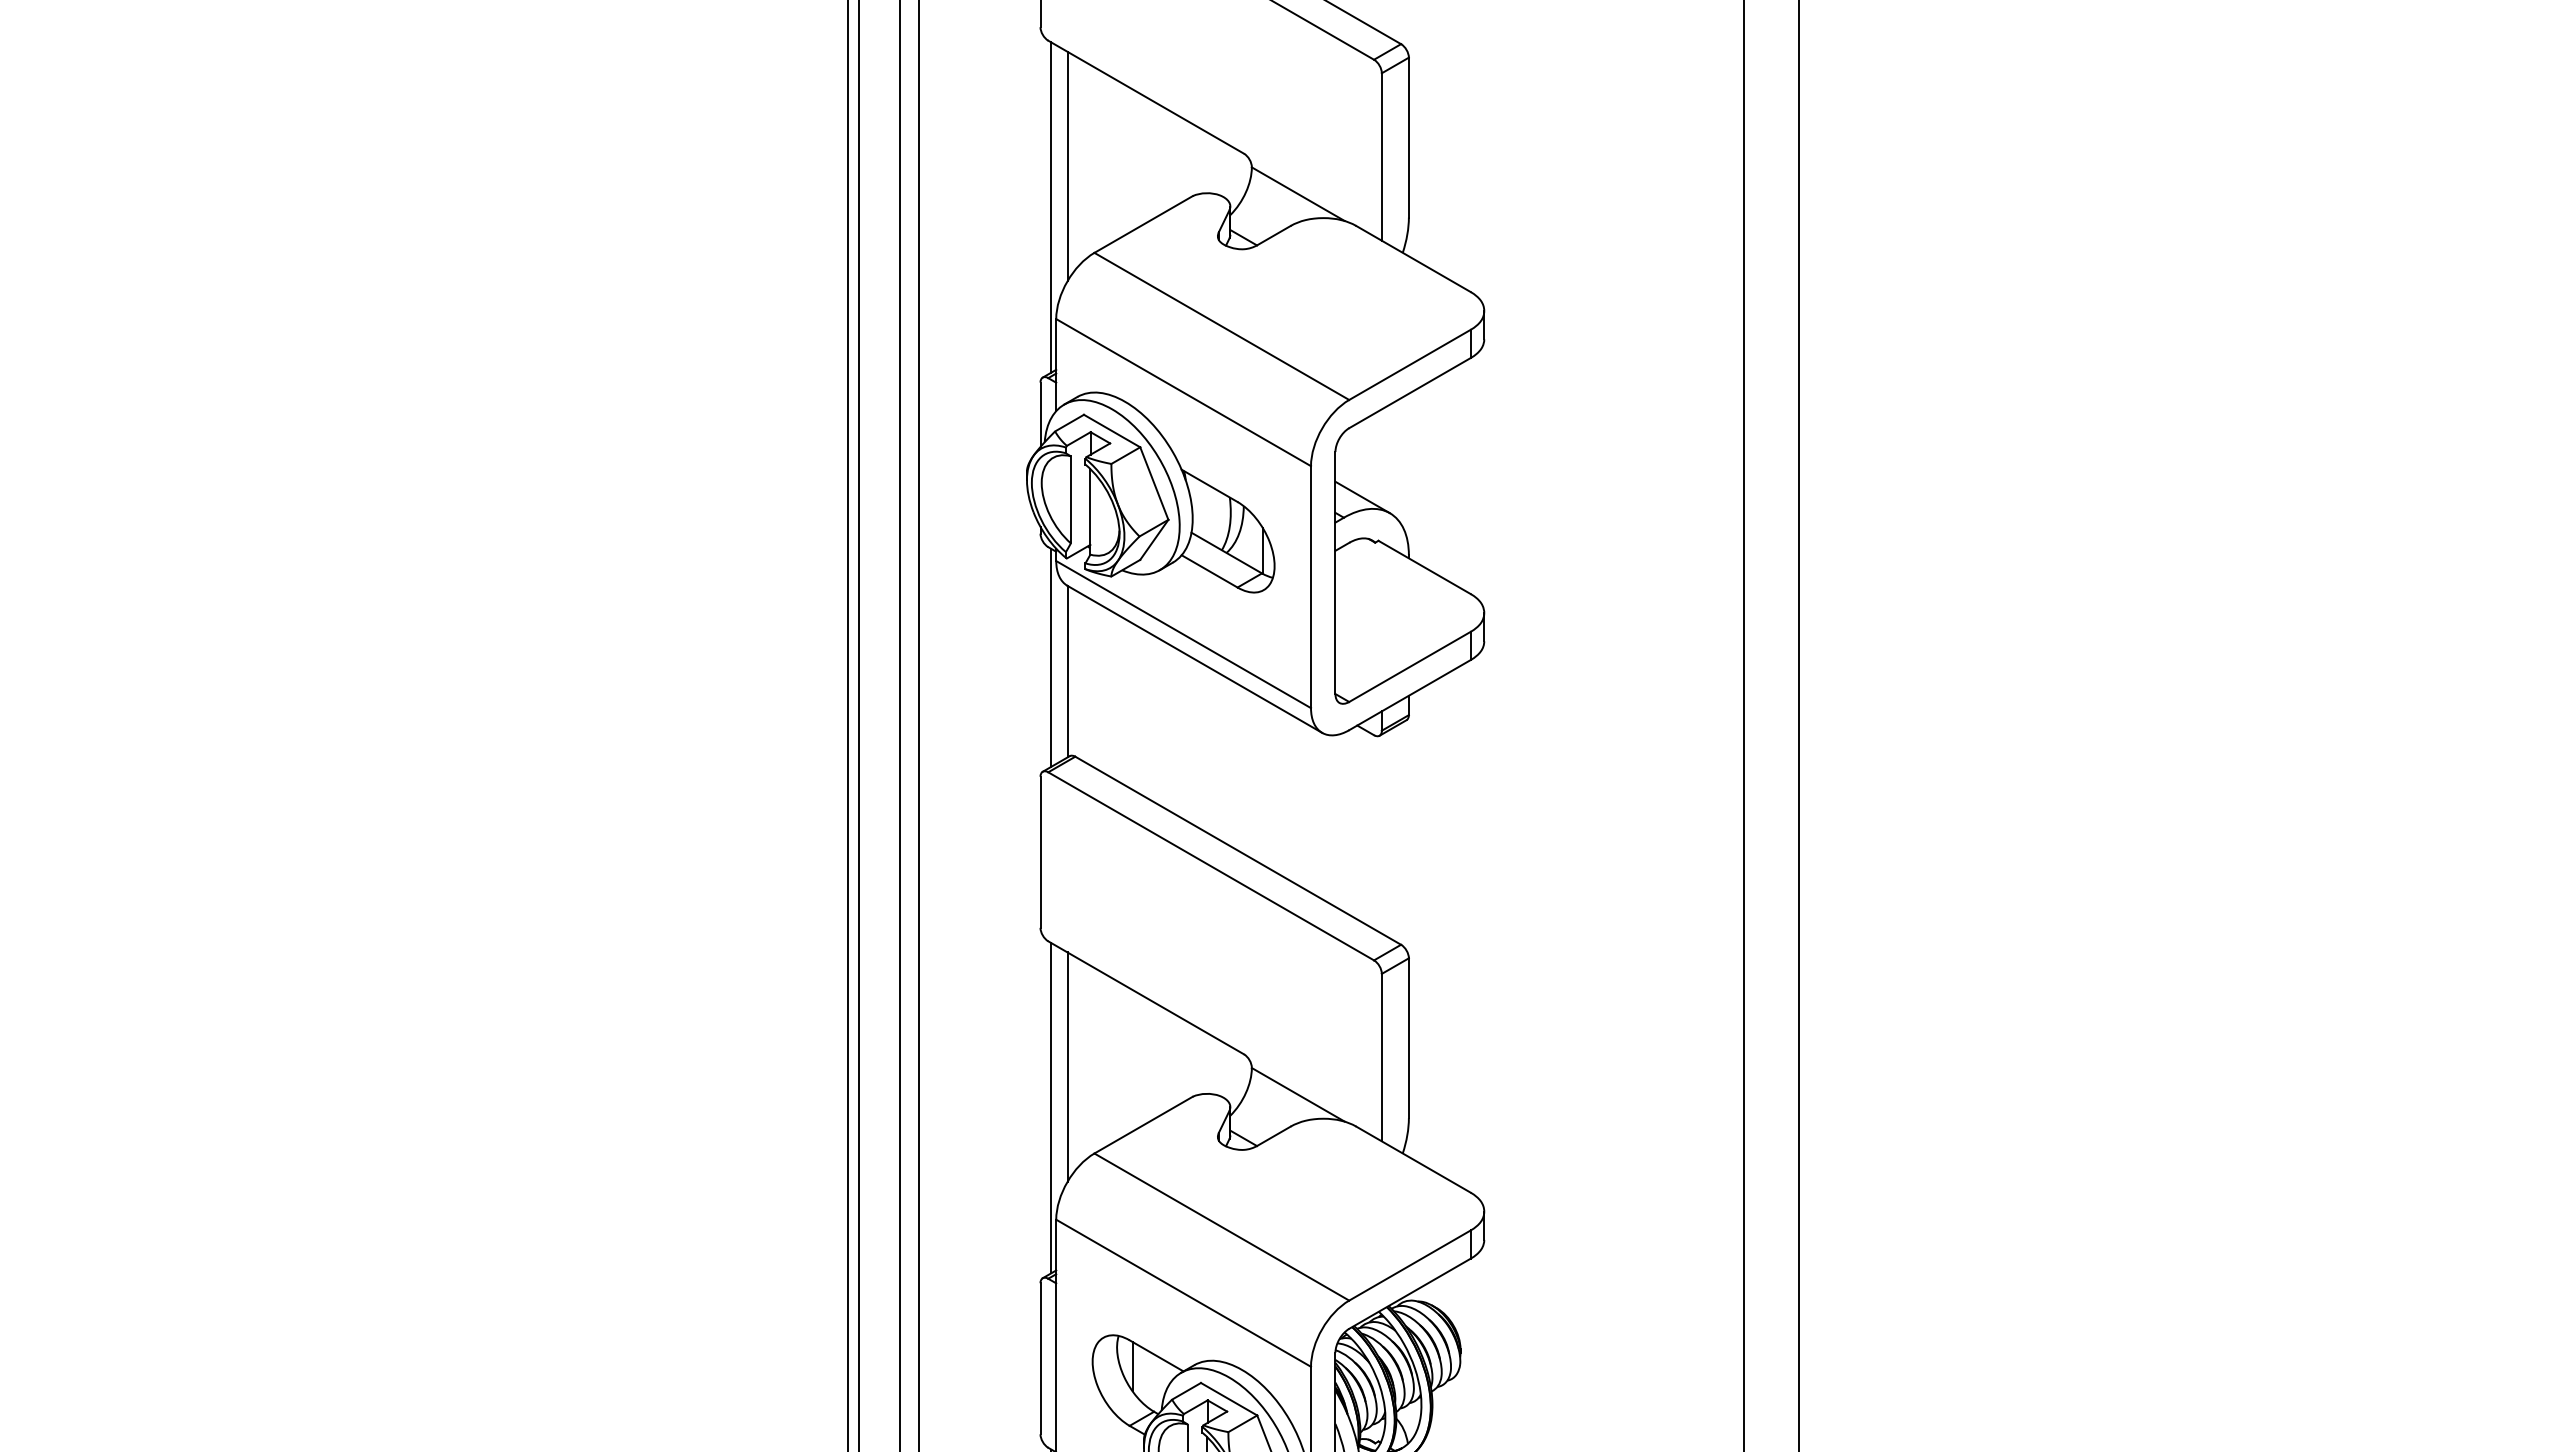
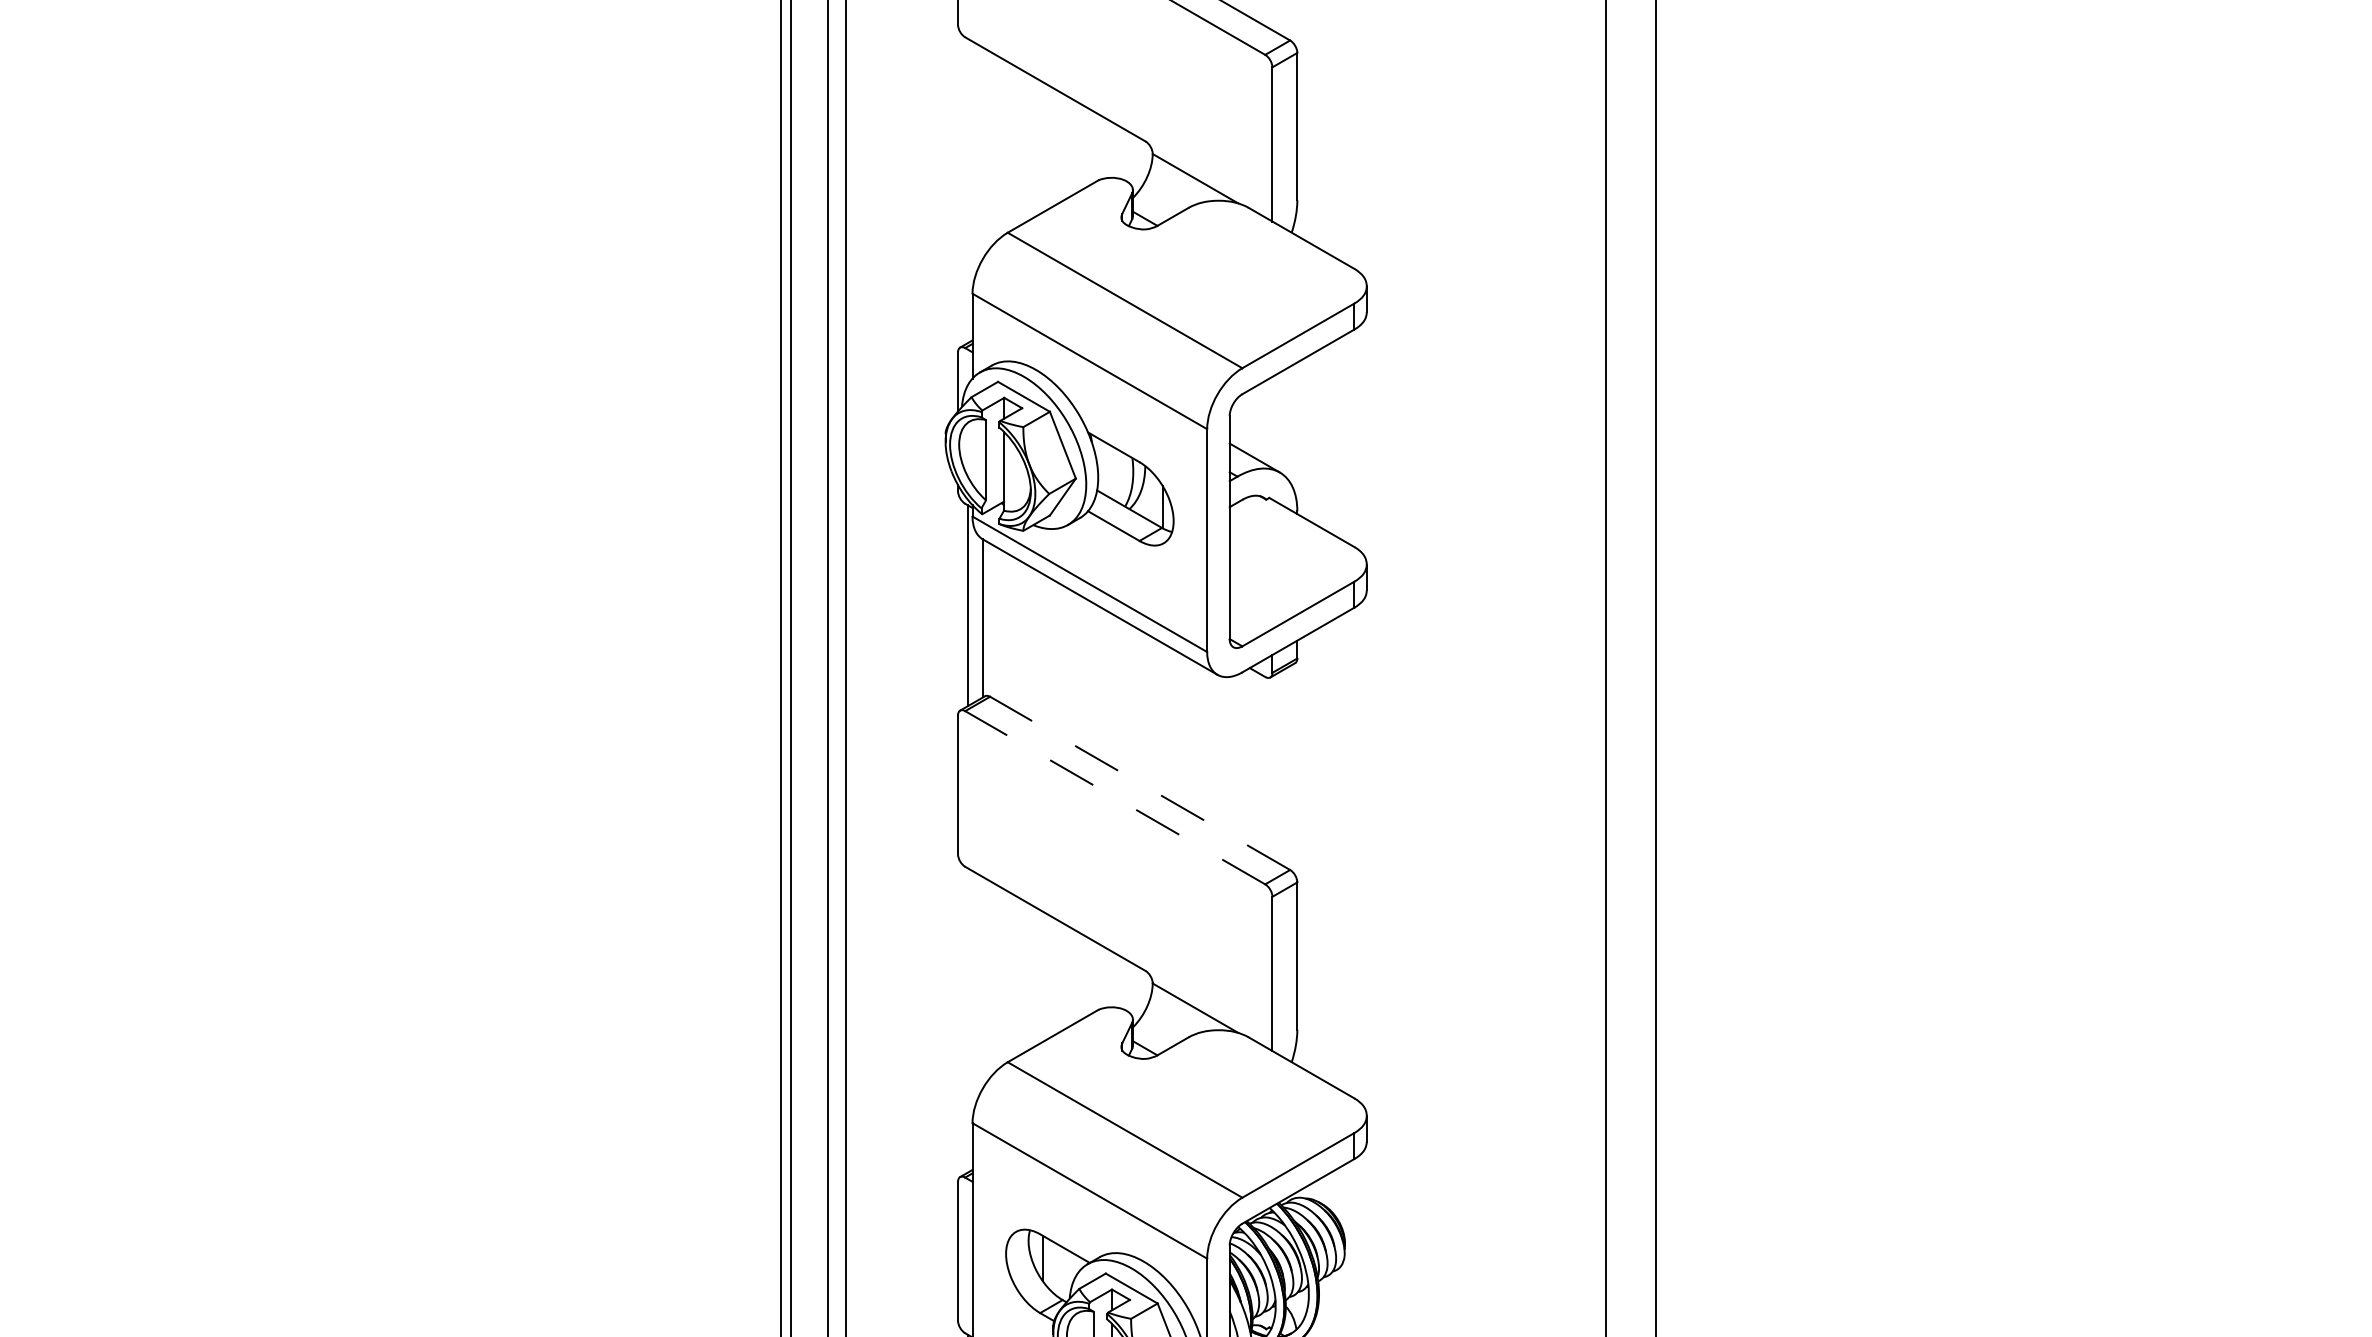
line: (1067, 166) -> (982, 153), removed
line: (1051, 207) -> (968, 190), removed
line: (1237, 850) -> (1139, 783), solid -> dashed
line: (1210, 866) -> (1114, 797), solid -> dashed
line: (1067, 1066) -> (982, 982), removed
line: (1051, 1108) -> (968, 1020), removed

